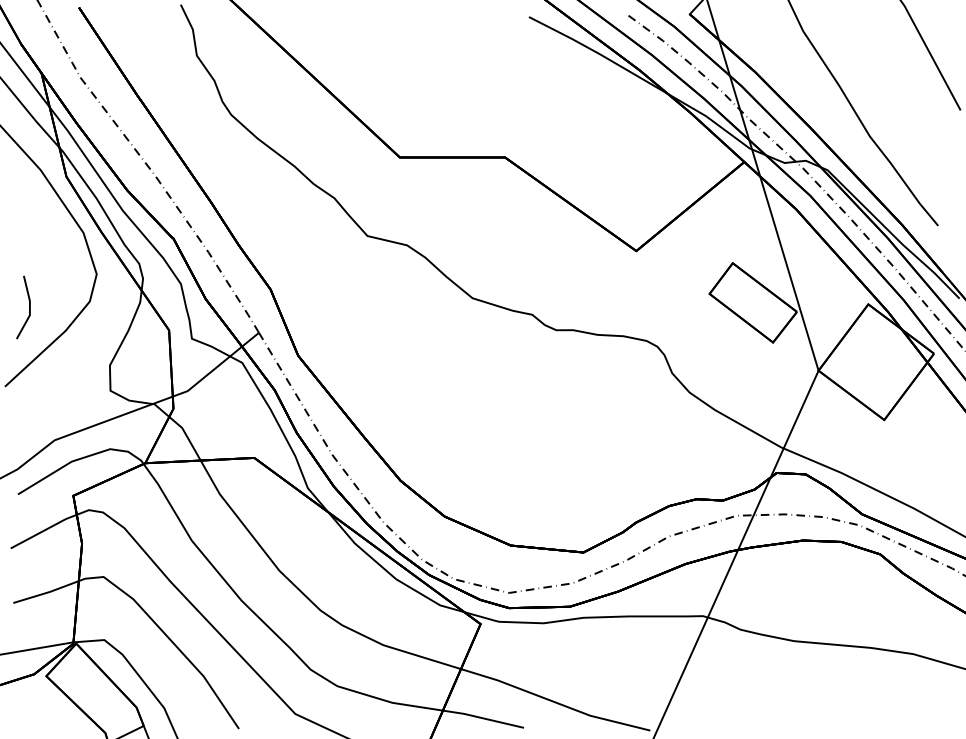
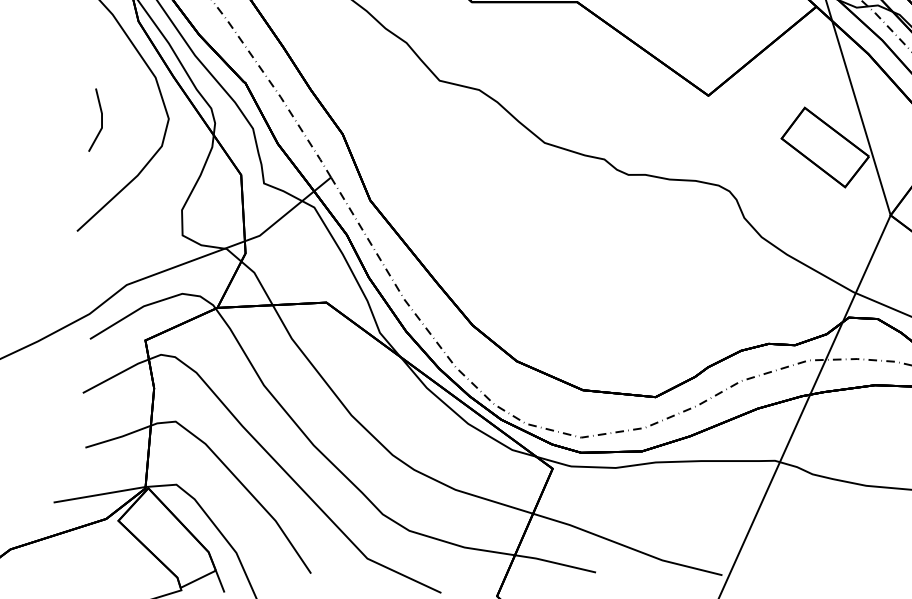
line: (29, 307) -> (101, 120), moved

